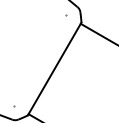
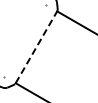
line: (54, 69) -> (36, 47), solid -> dashed

